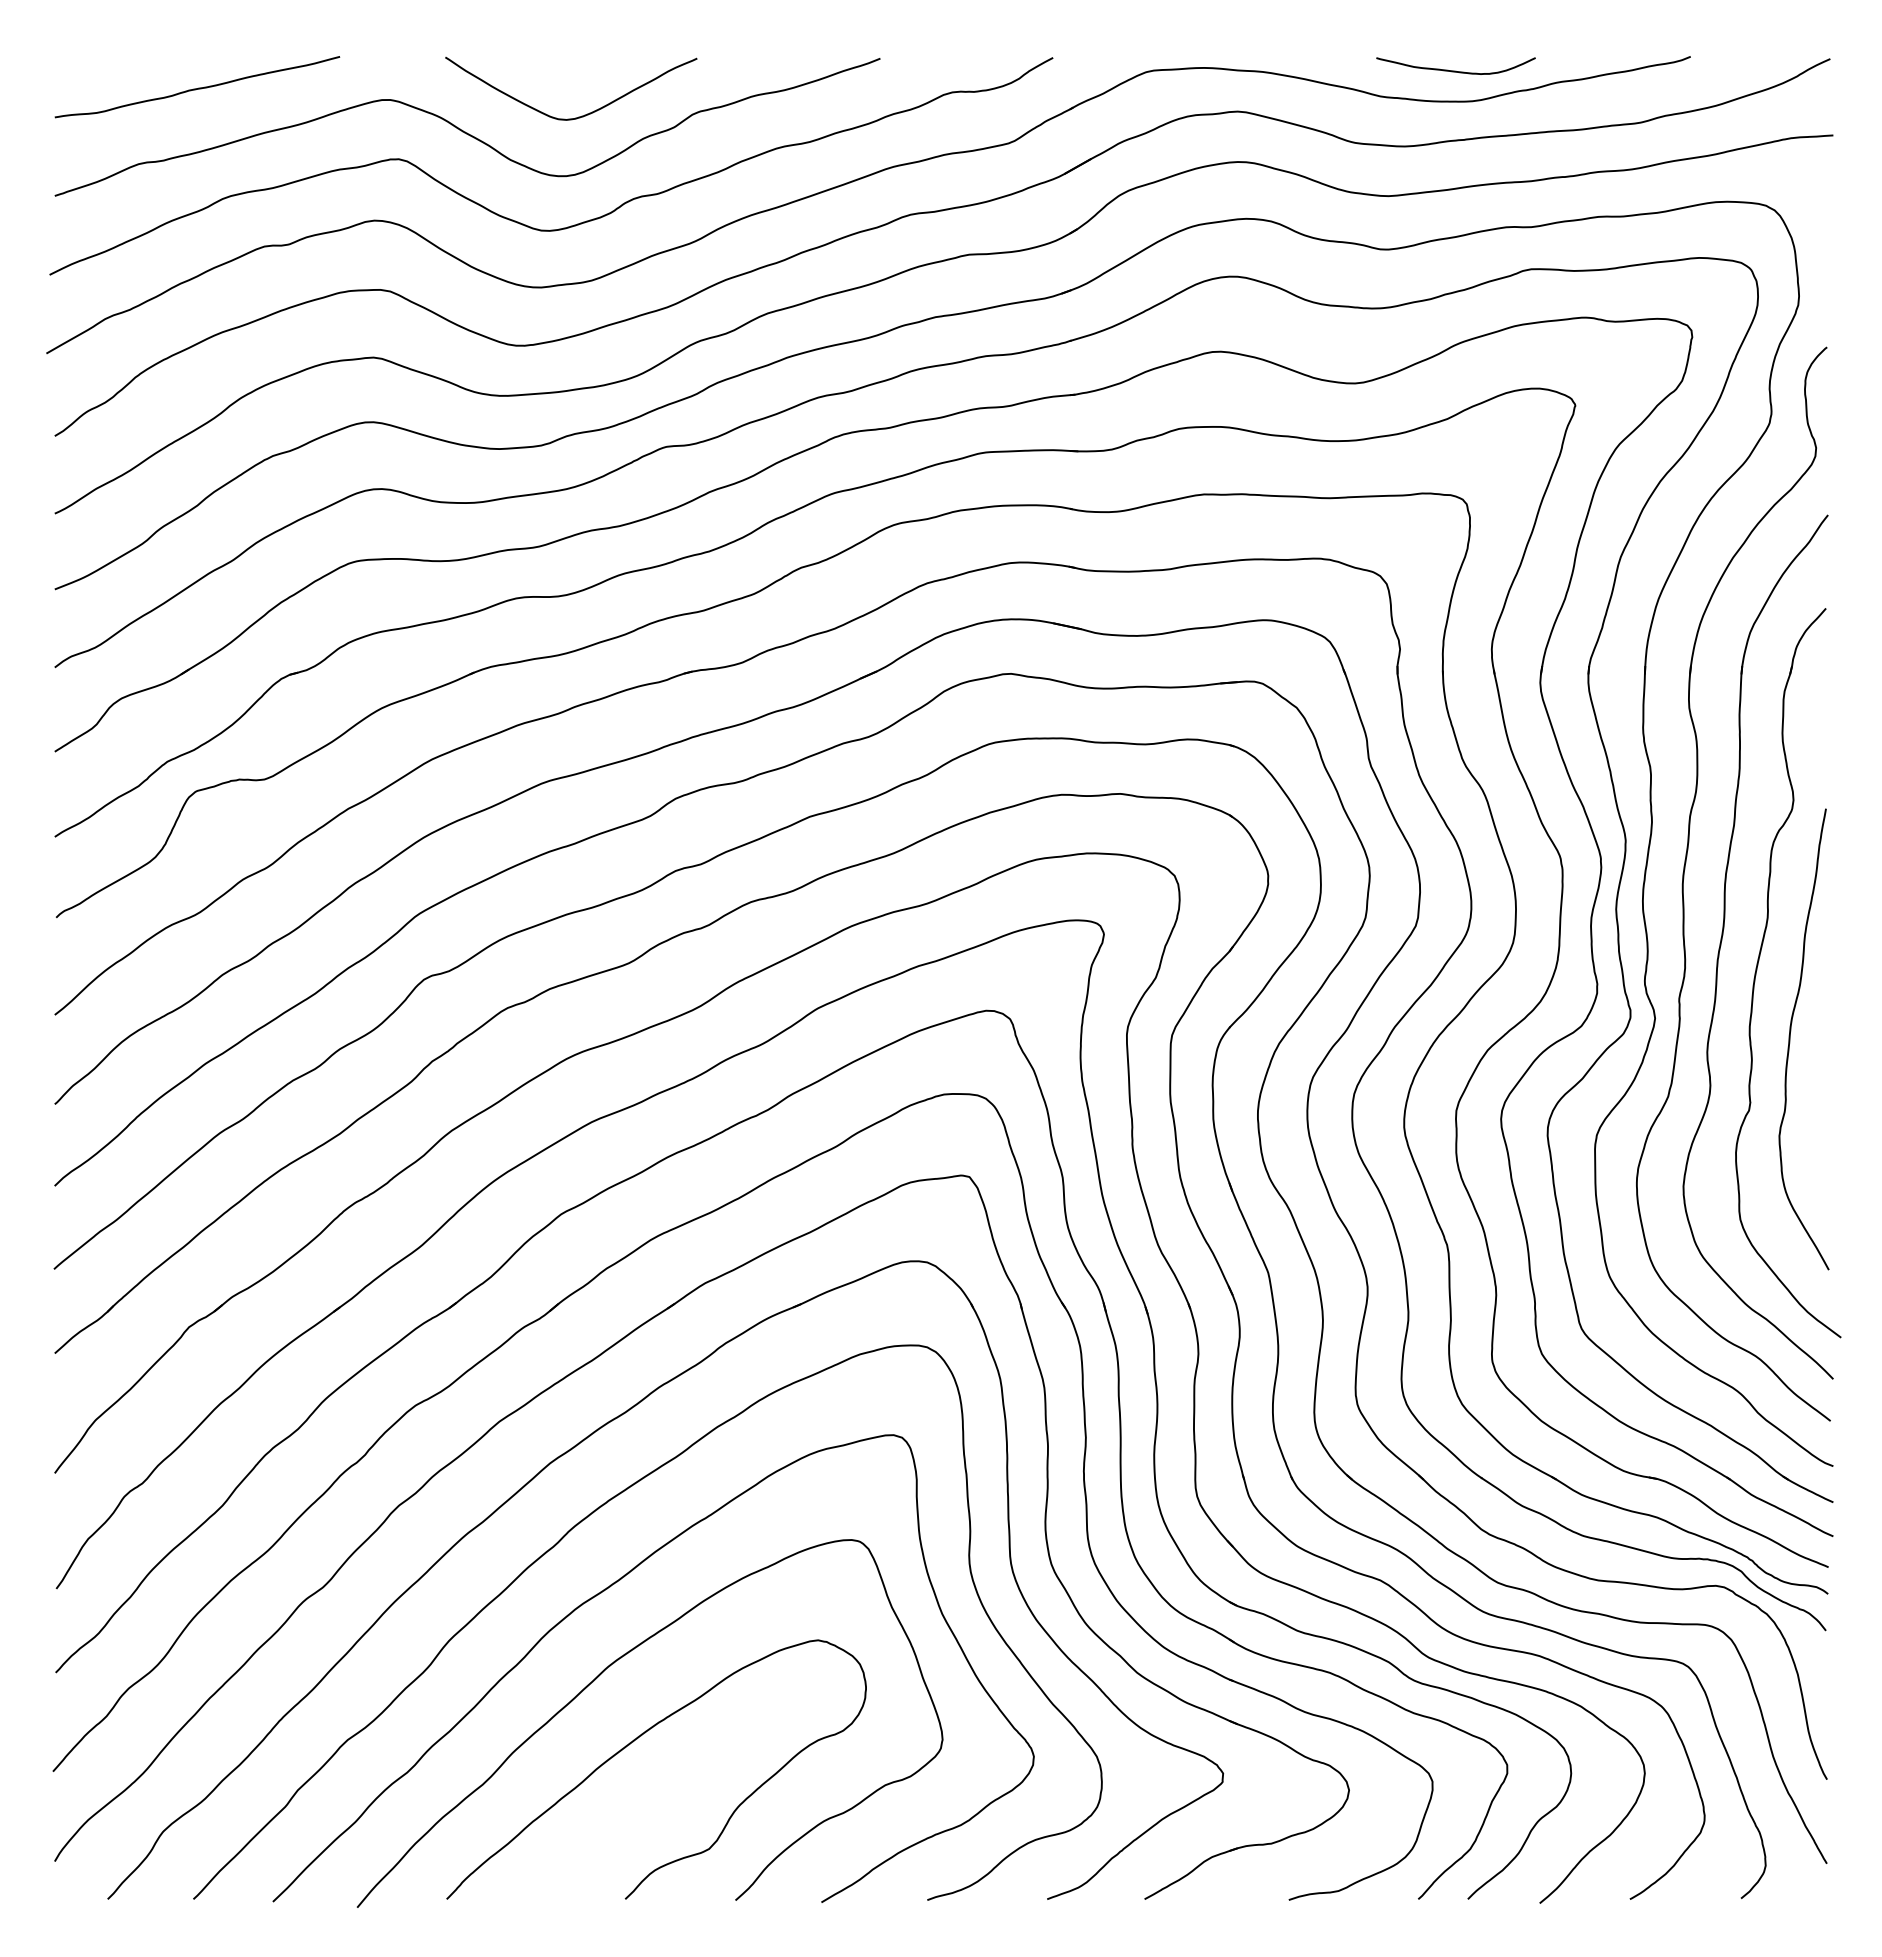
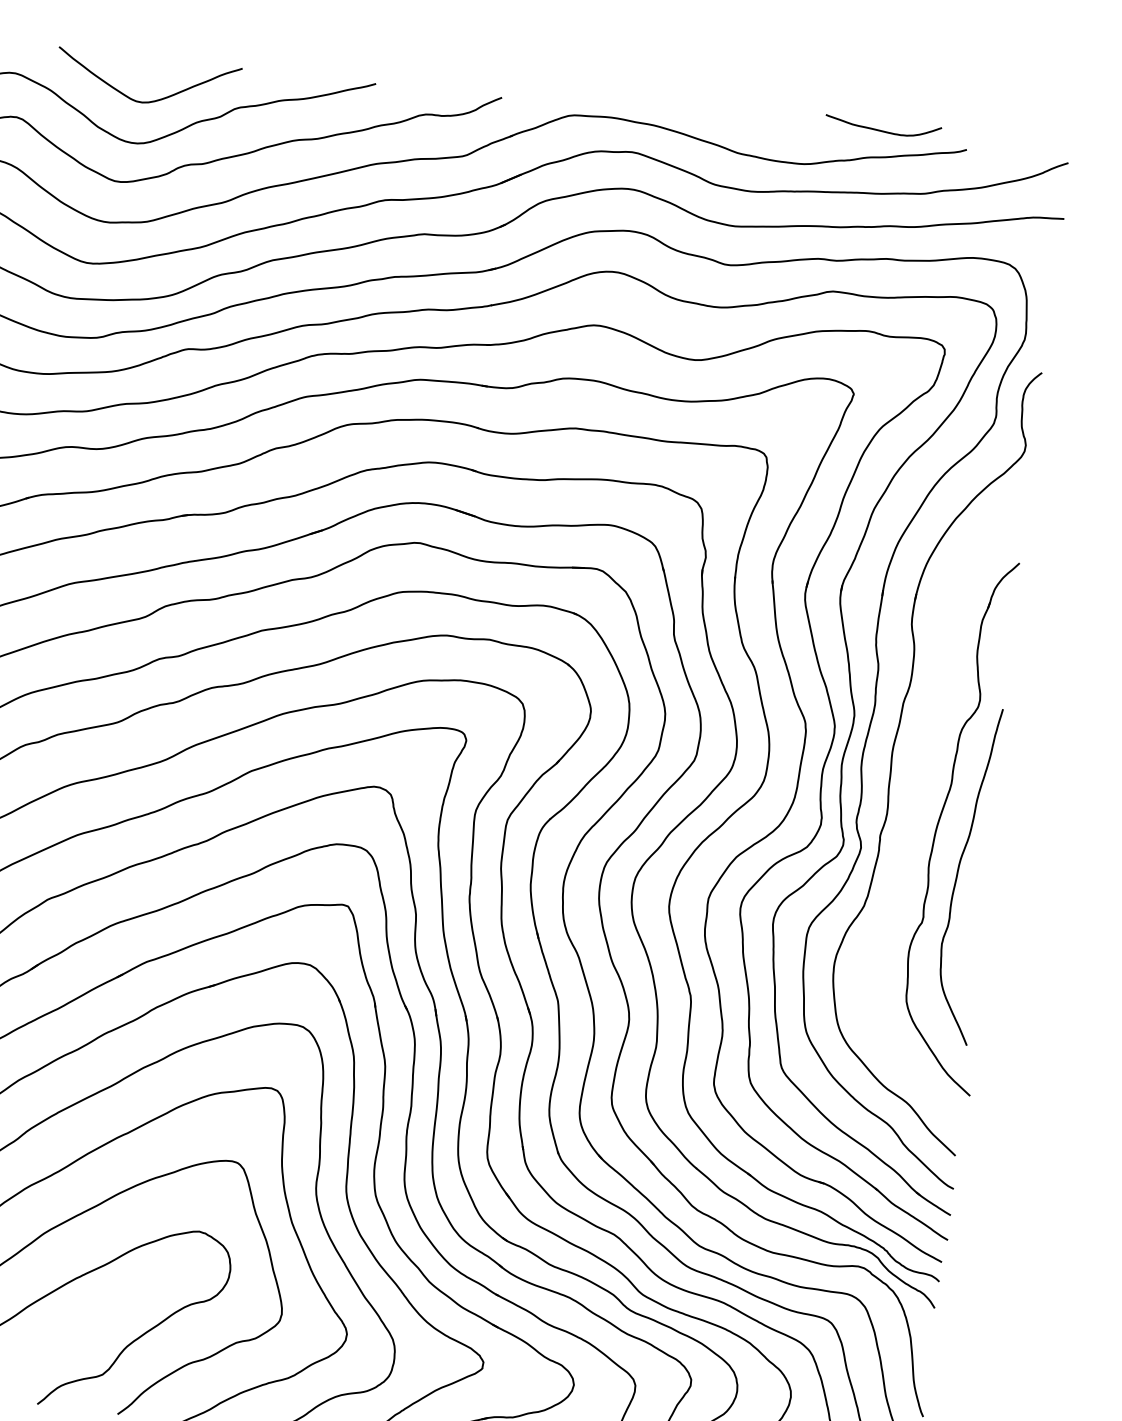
curve: (1455, 70) -> (882, 130), moved
part: (1722, 940) -> (916, 796), removed

